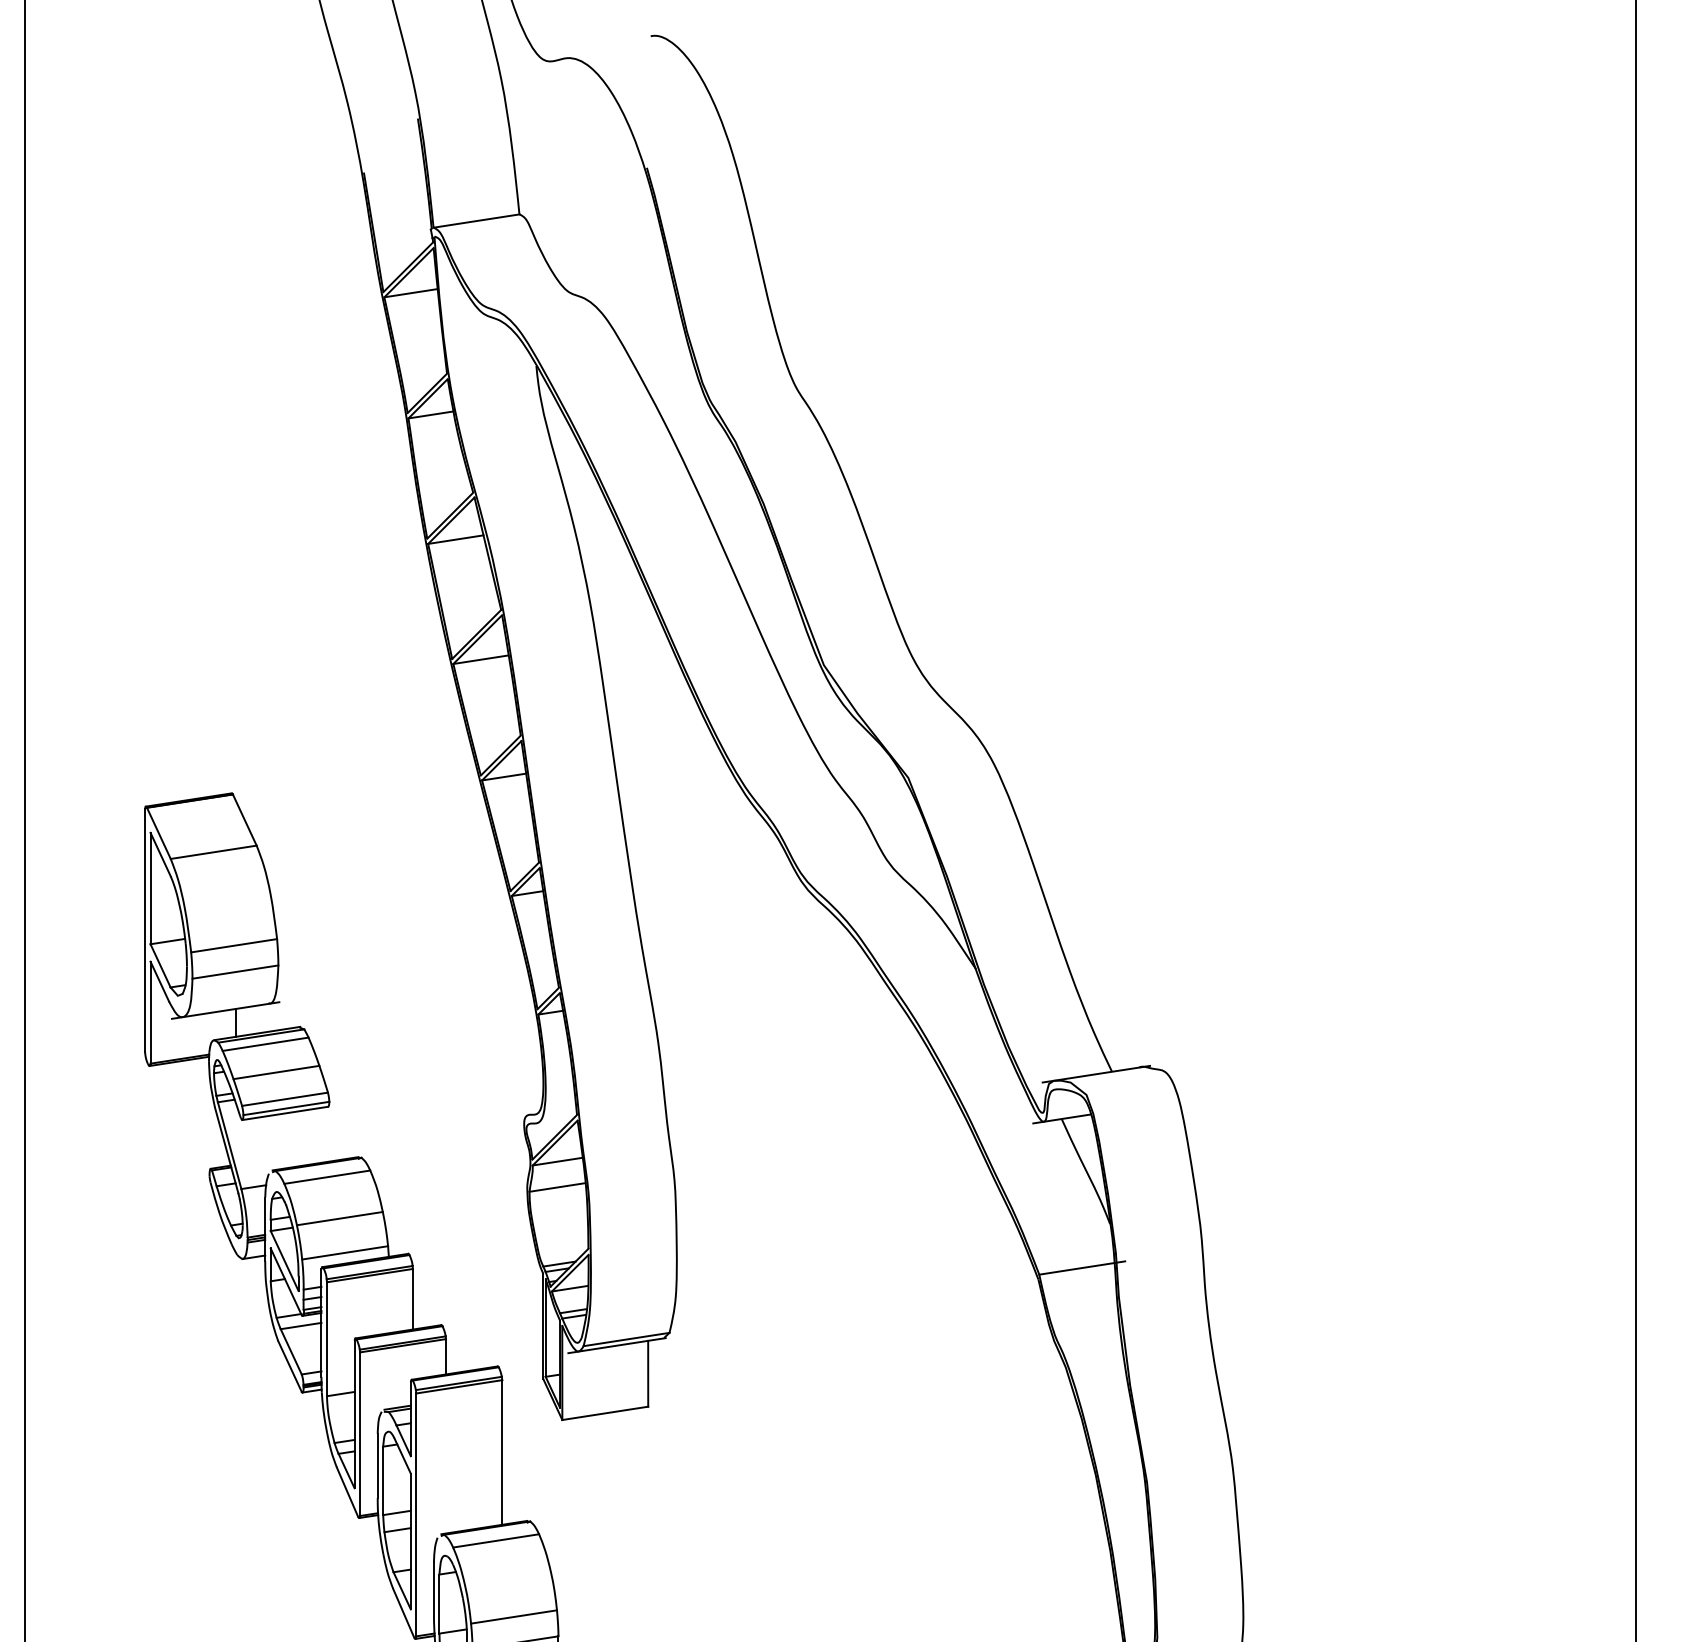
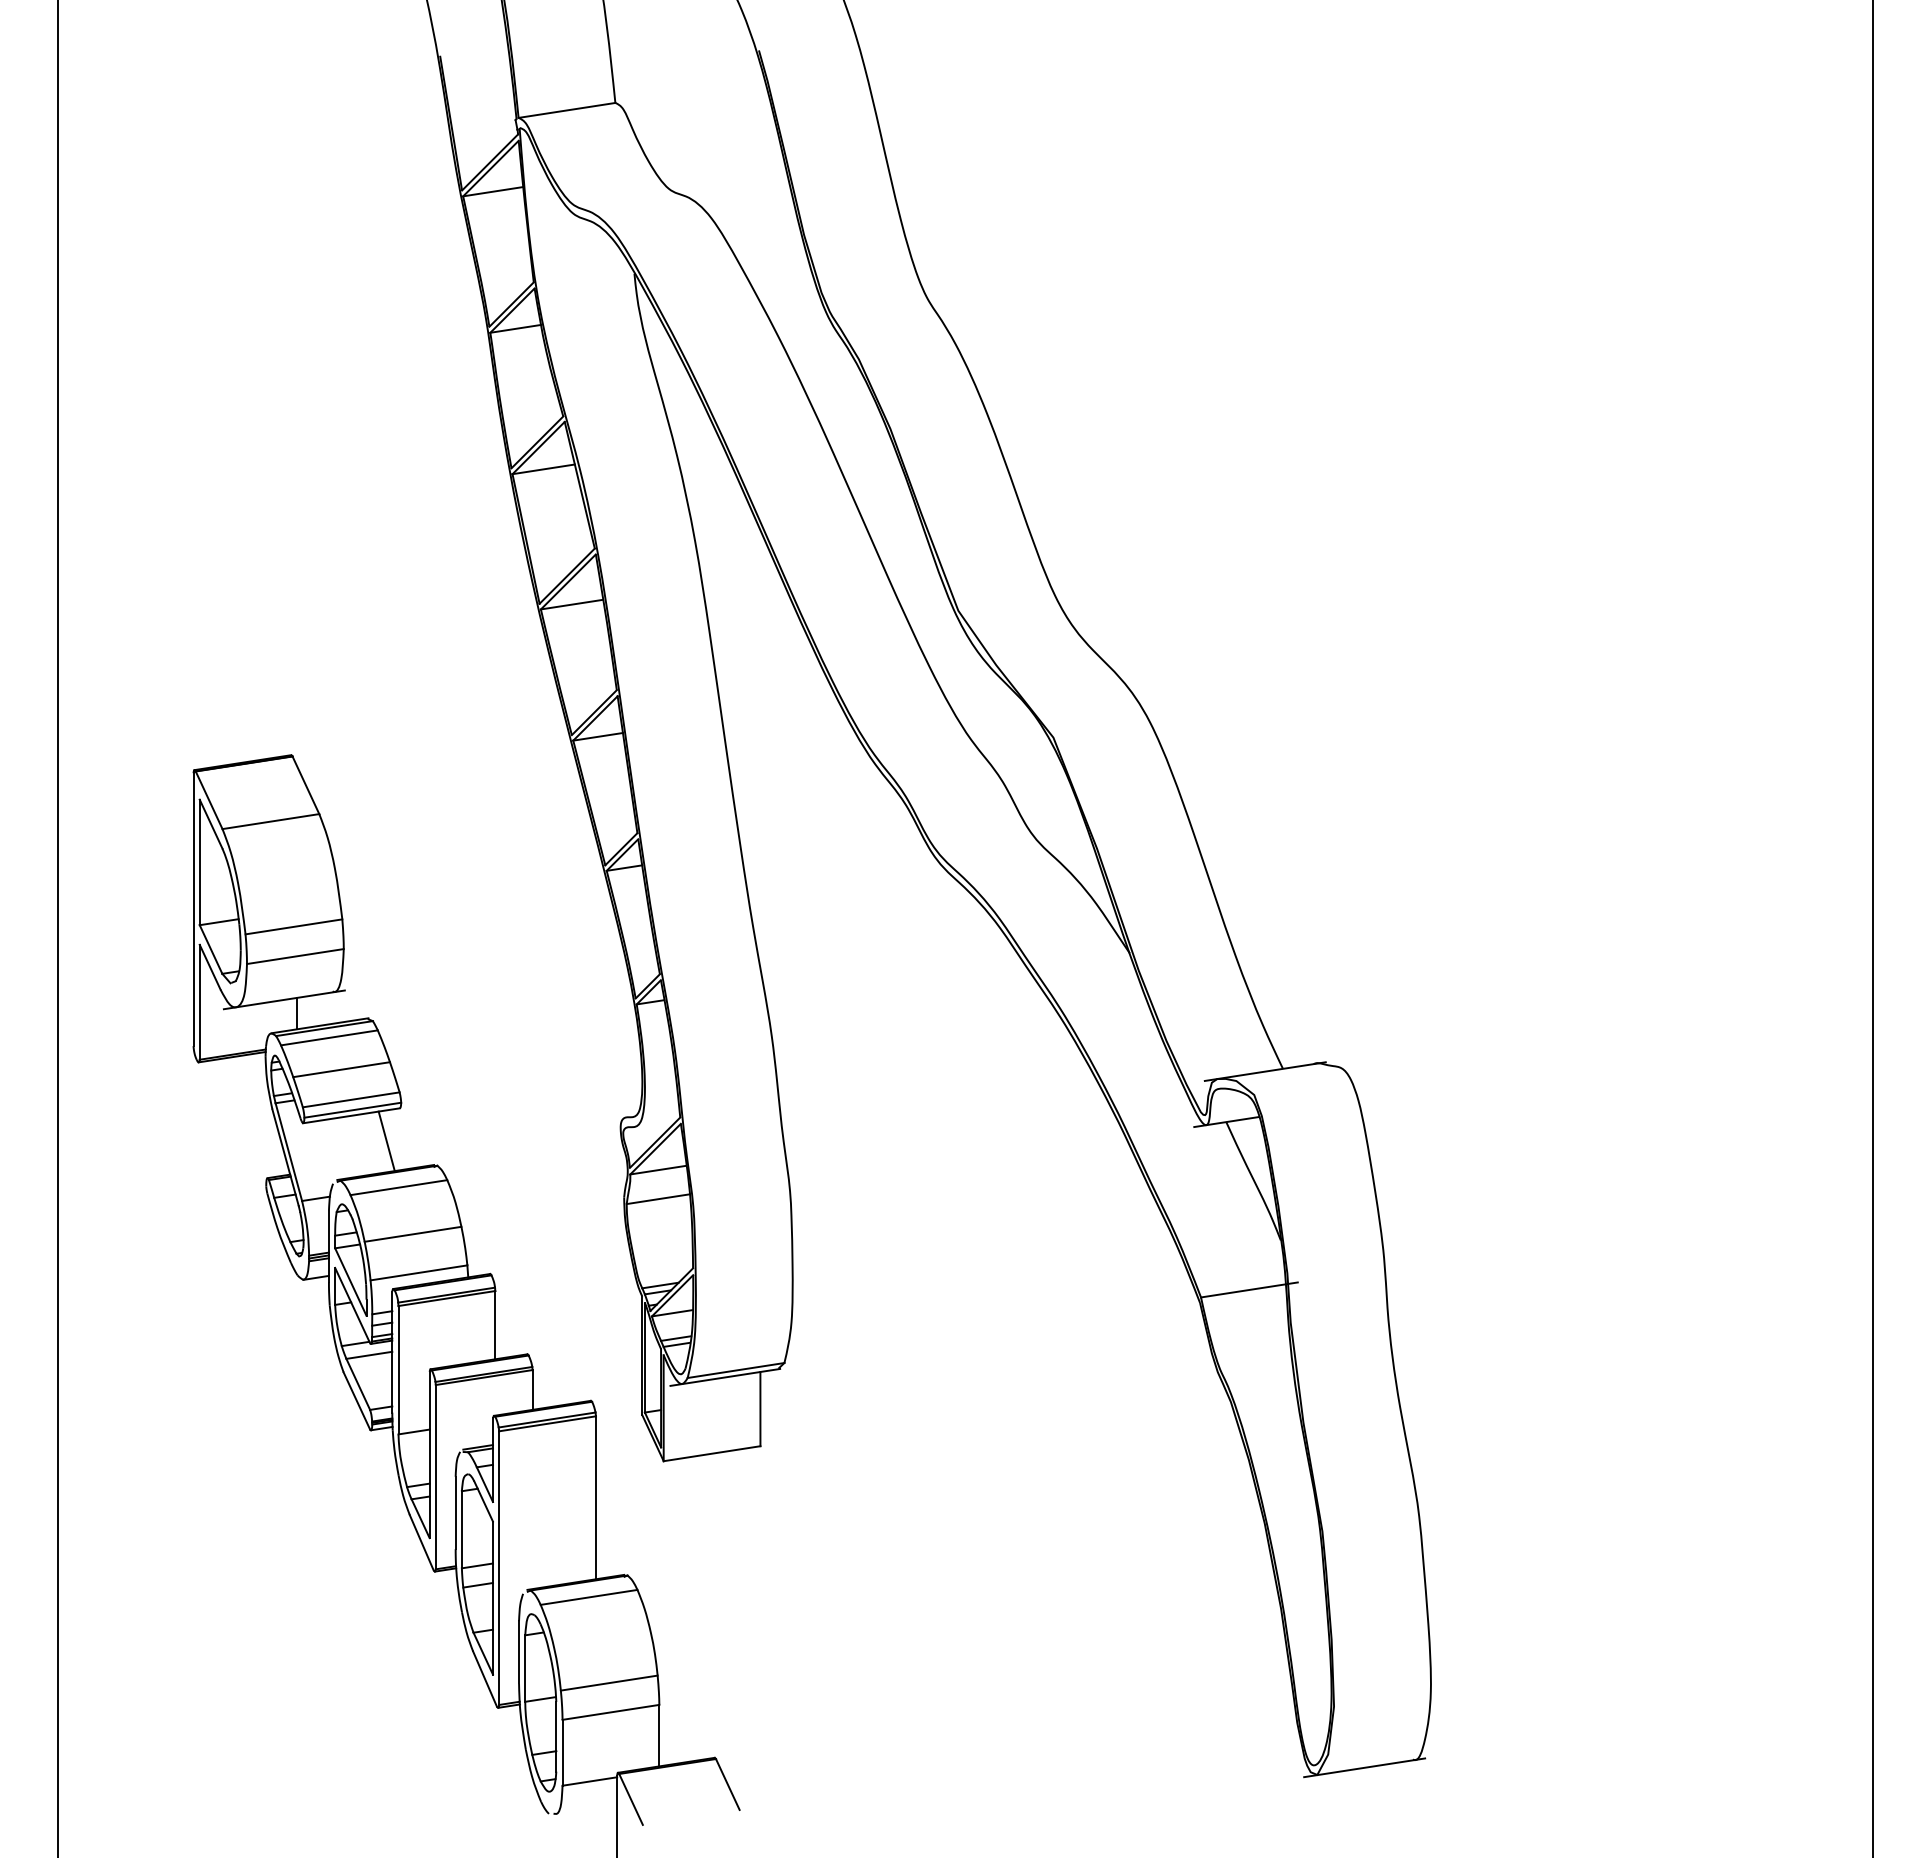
line: (316, 1136) -> (386, 1141), added

